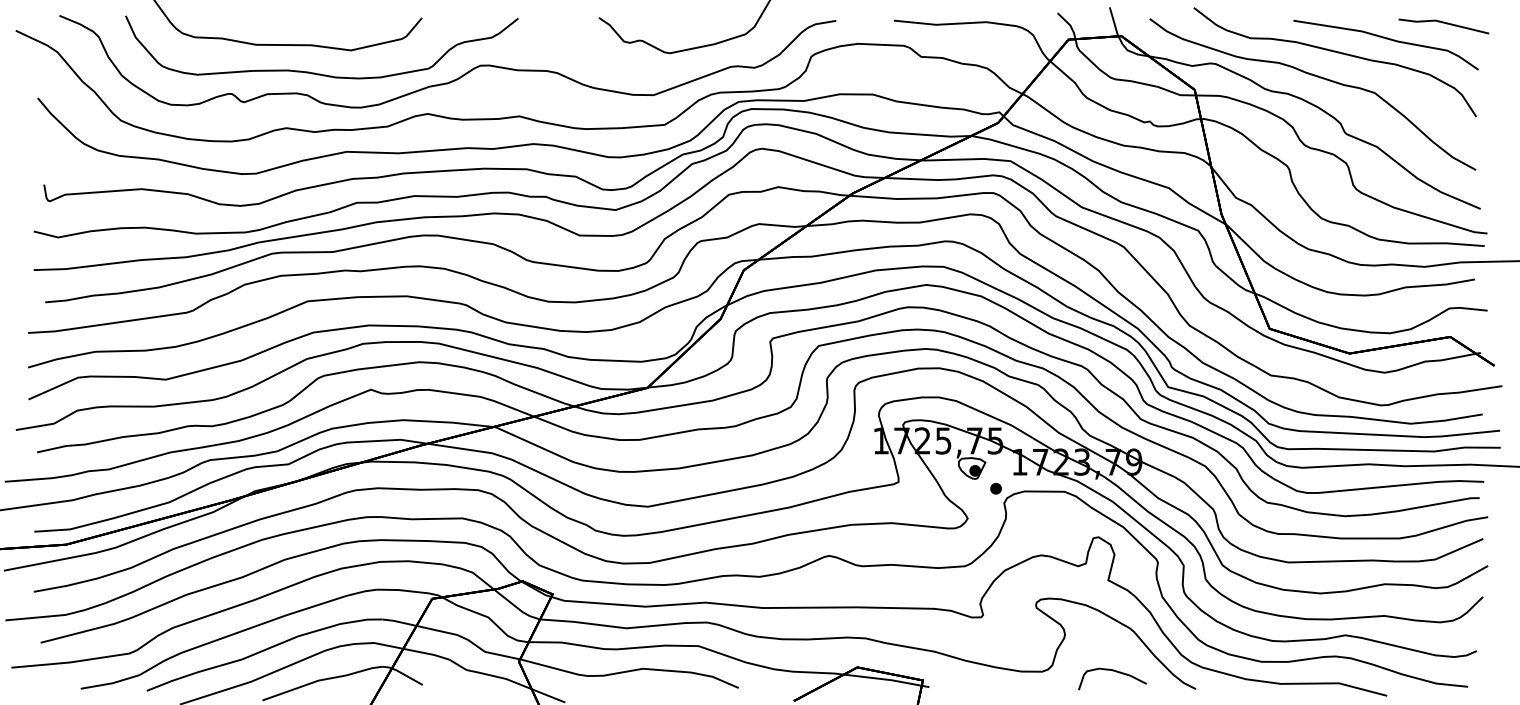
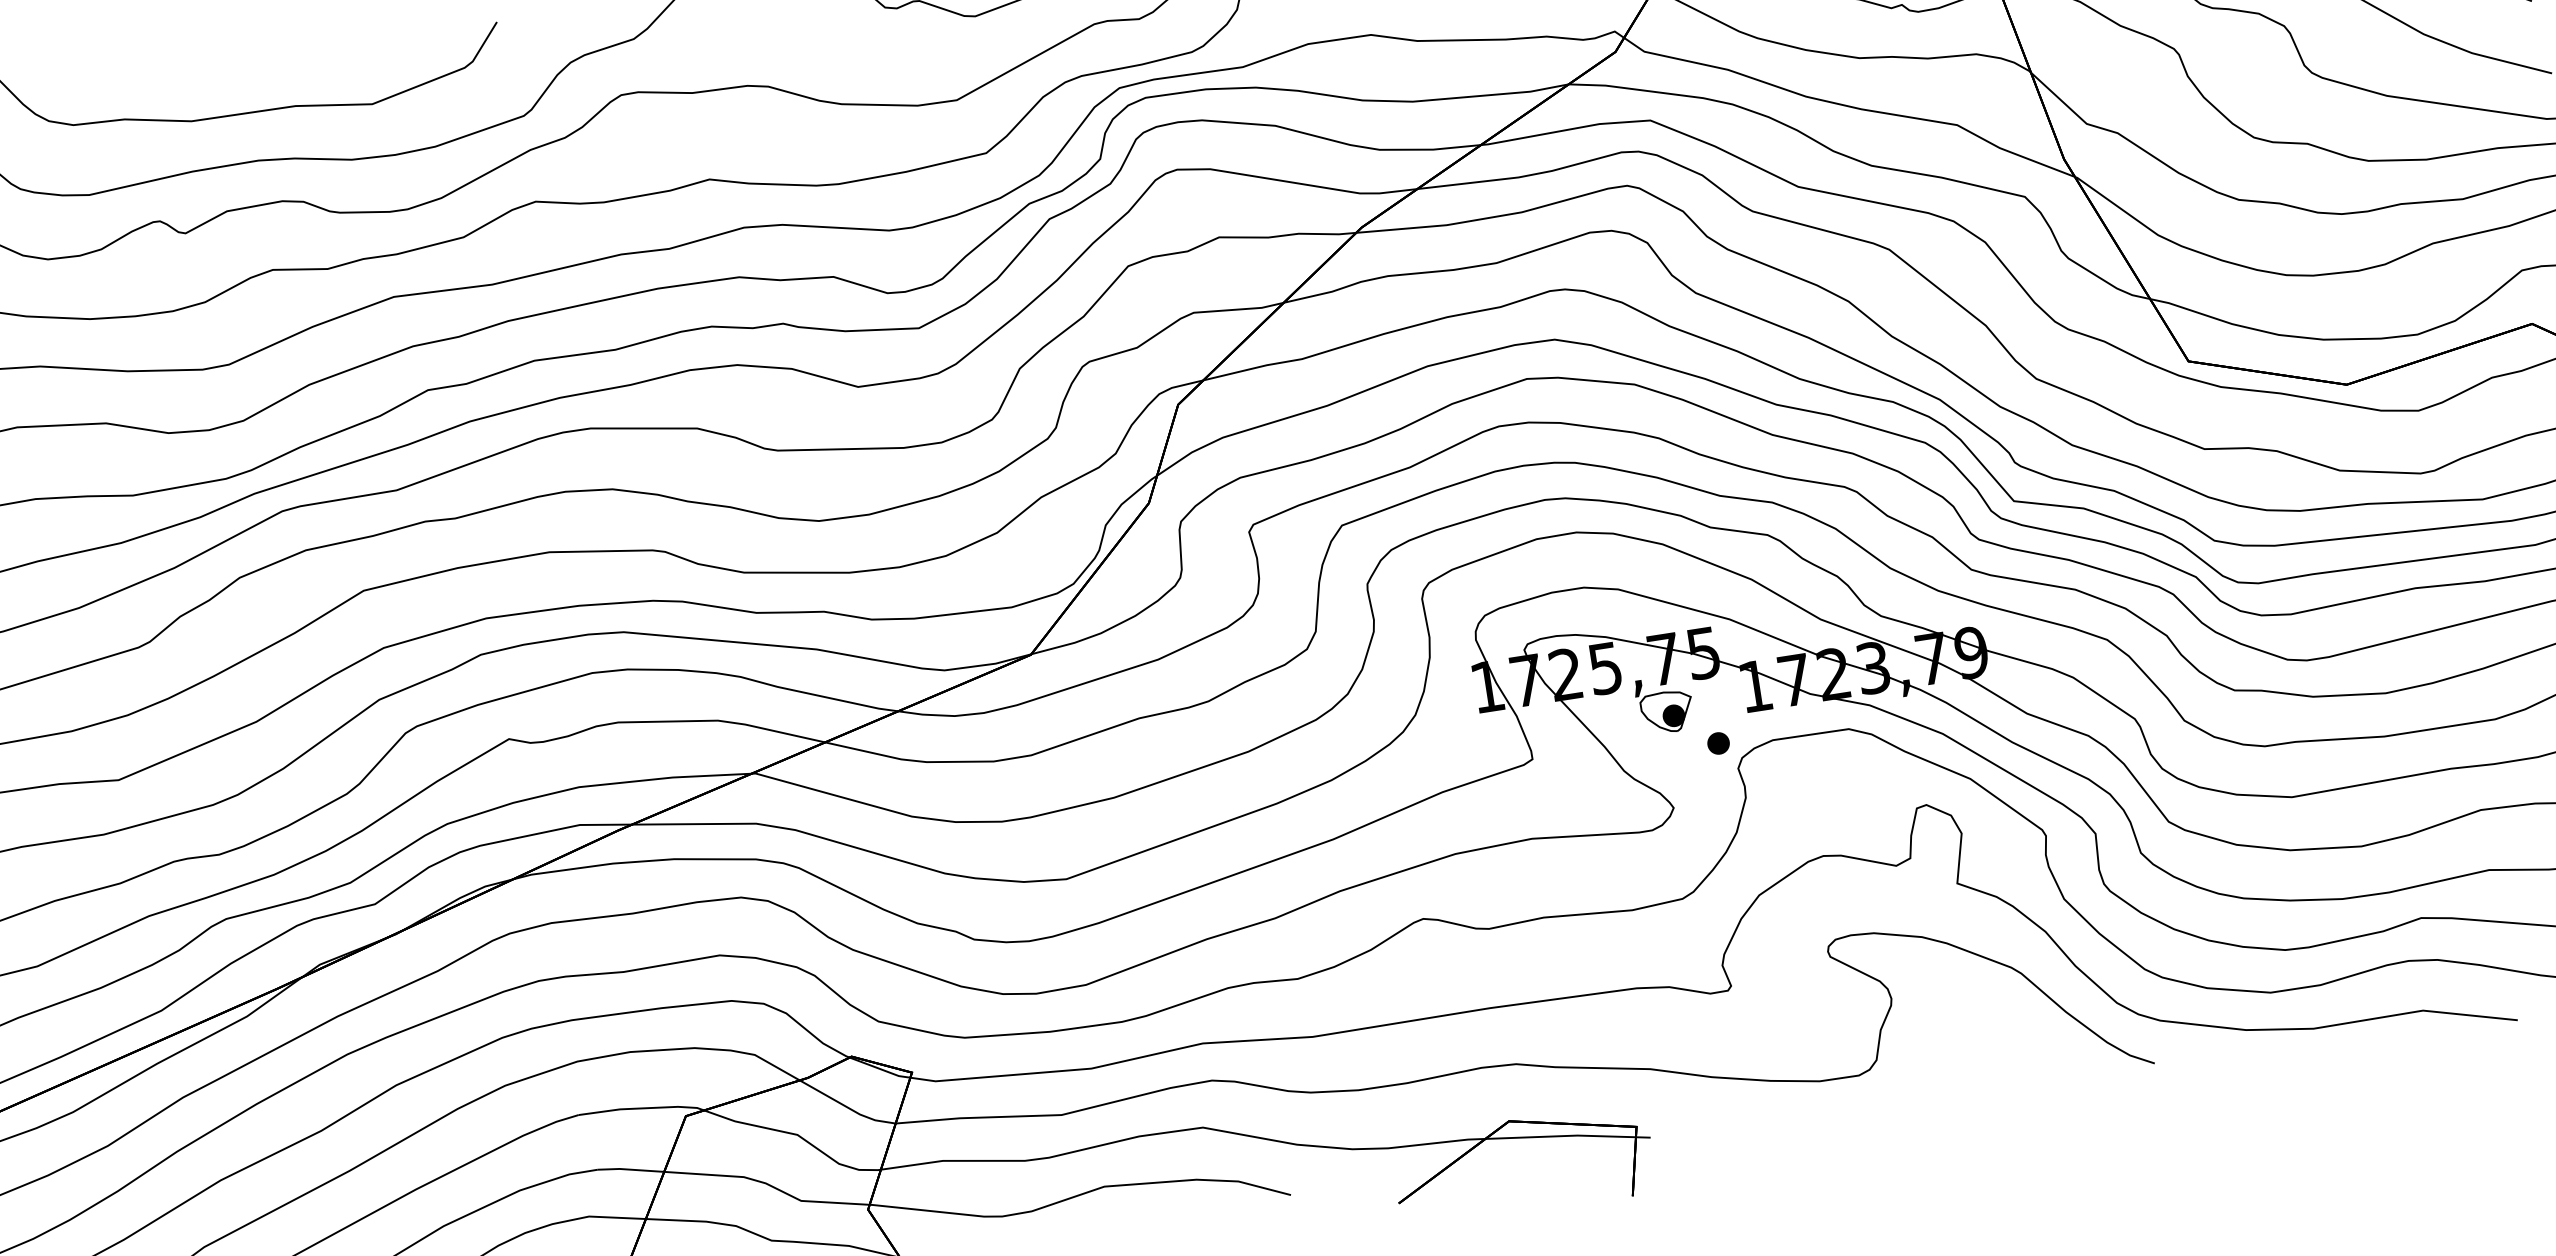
curve: (1115, 672) -> (1997, 1055), removed

